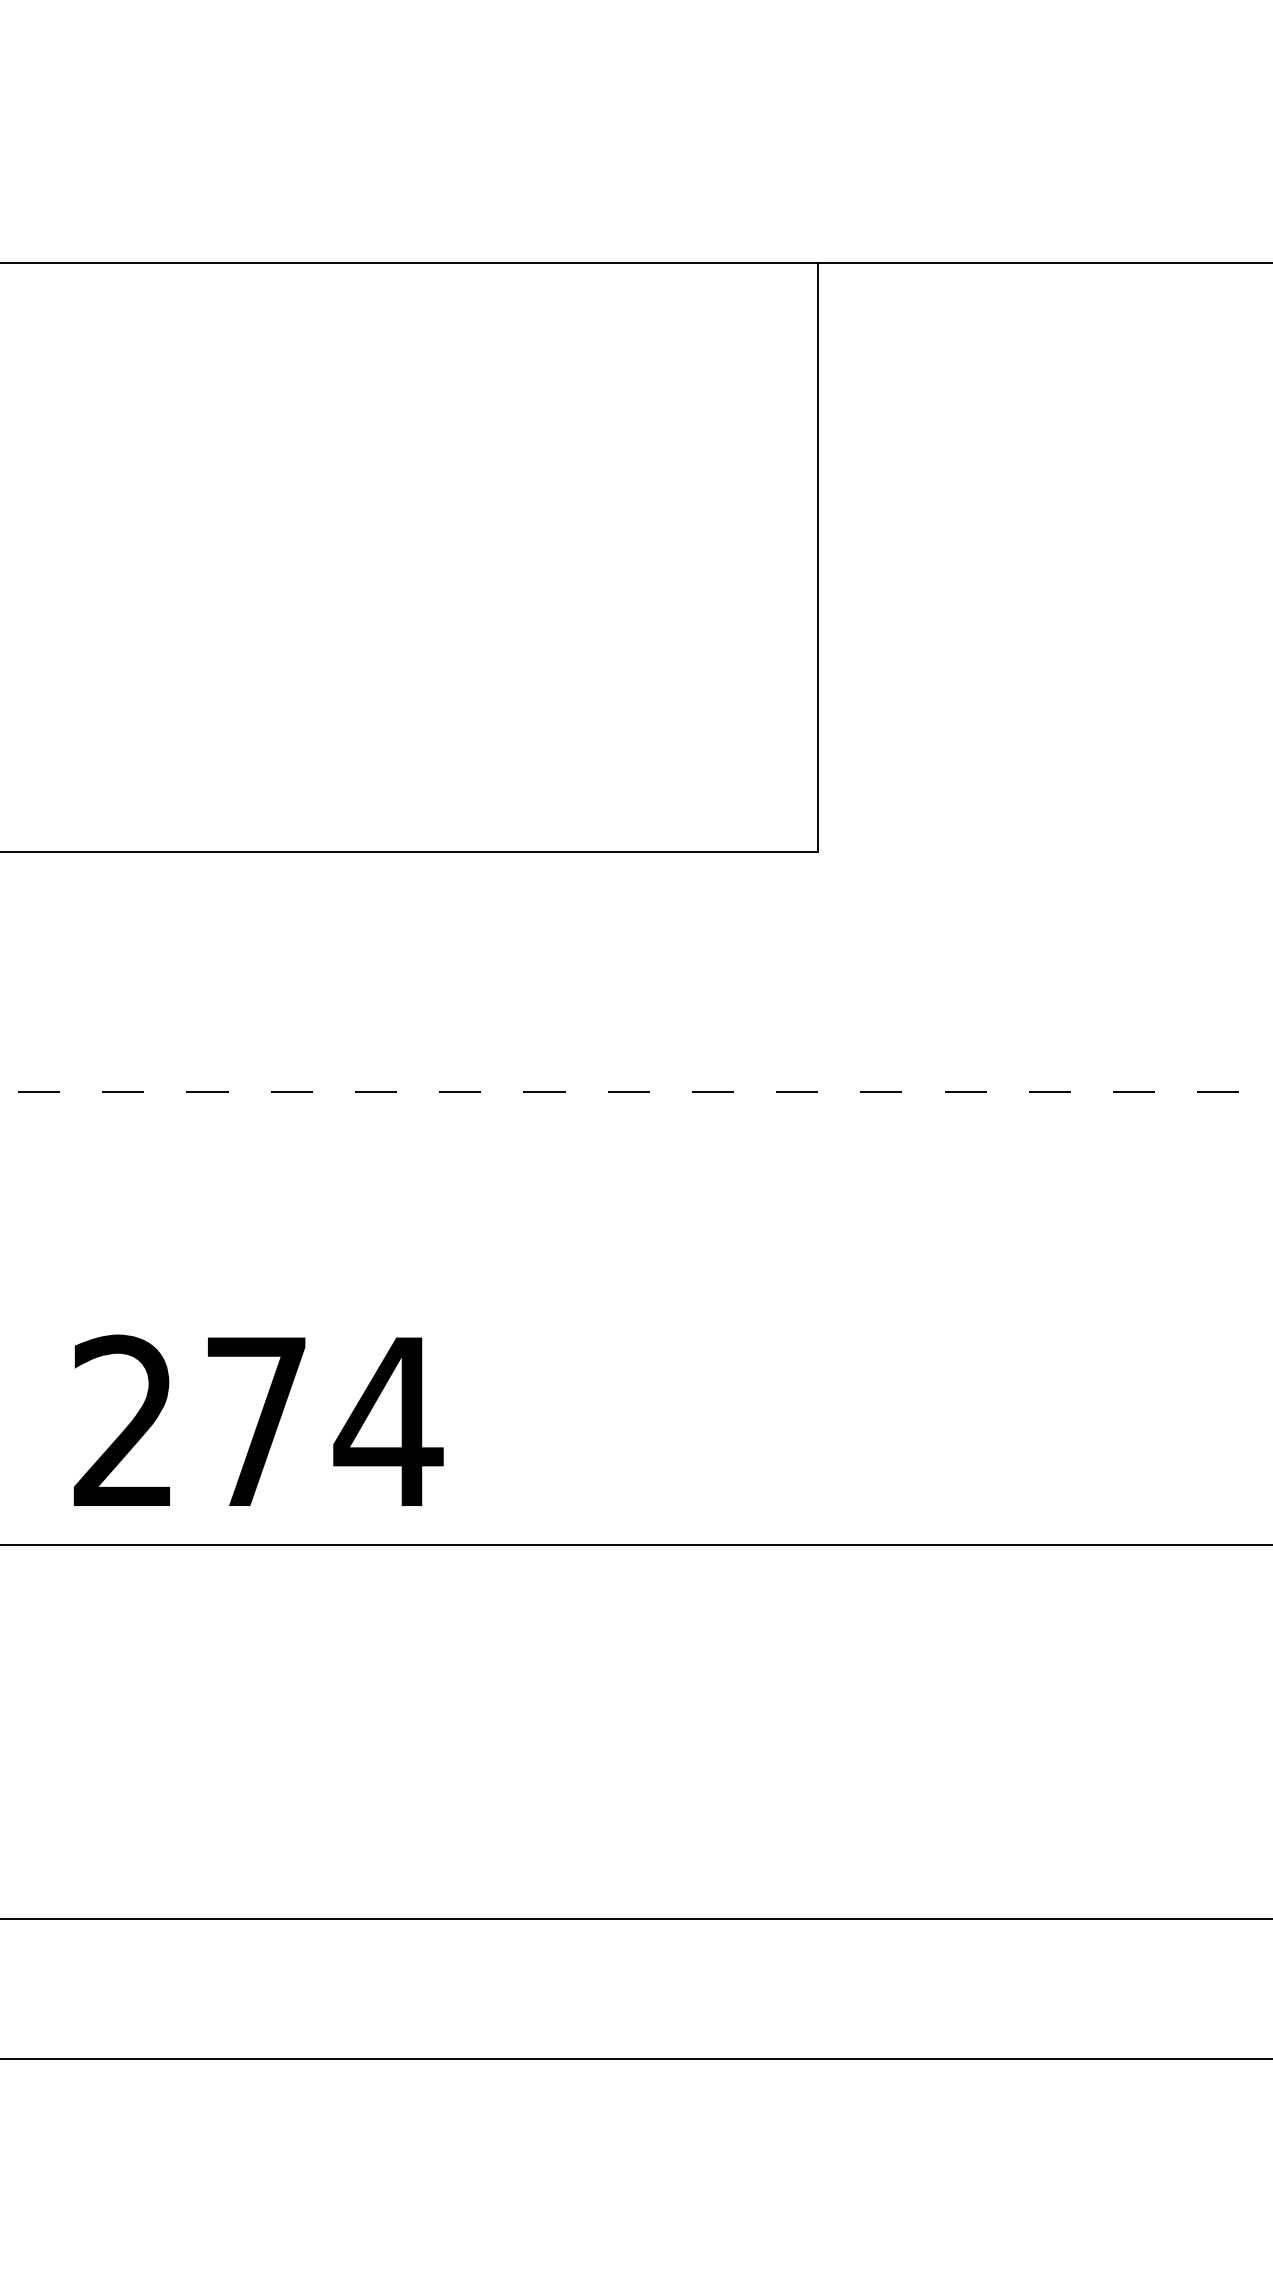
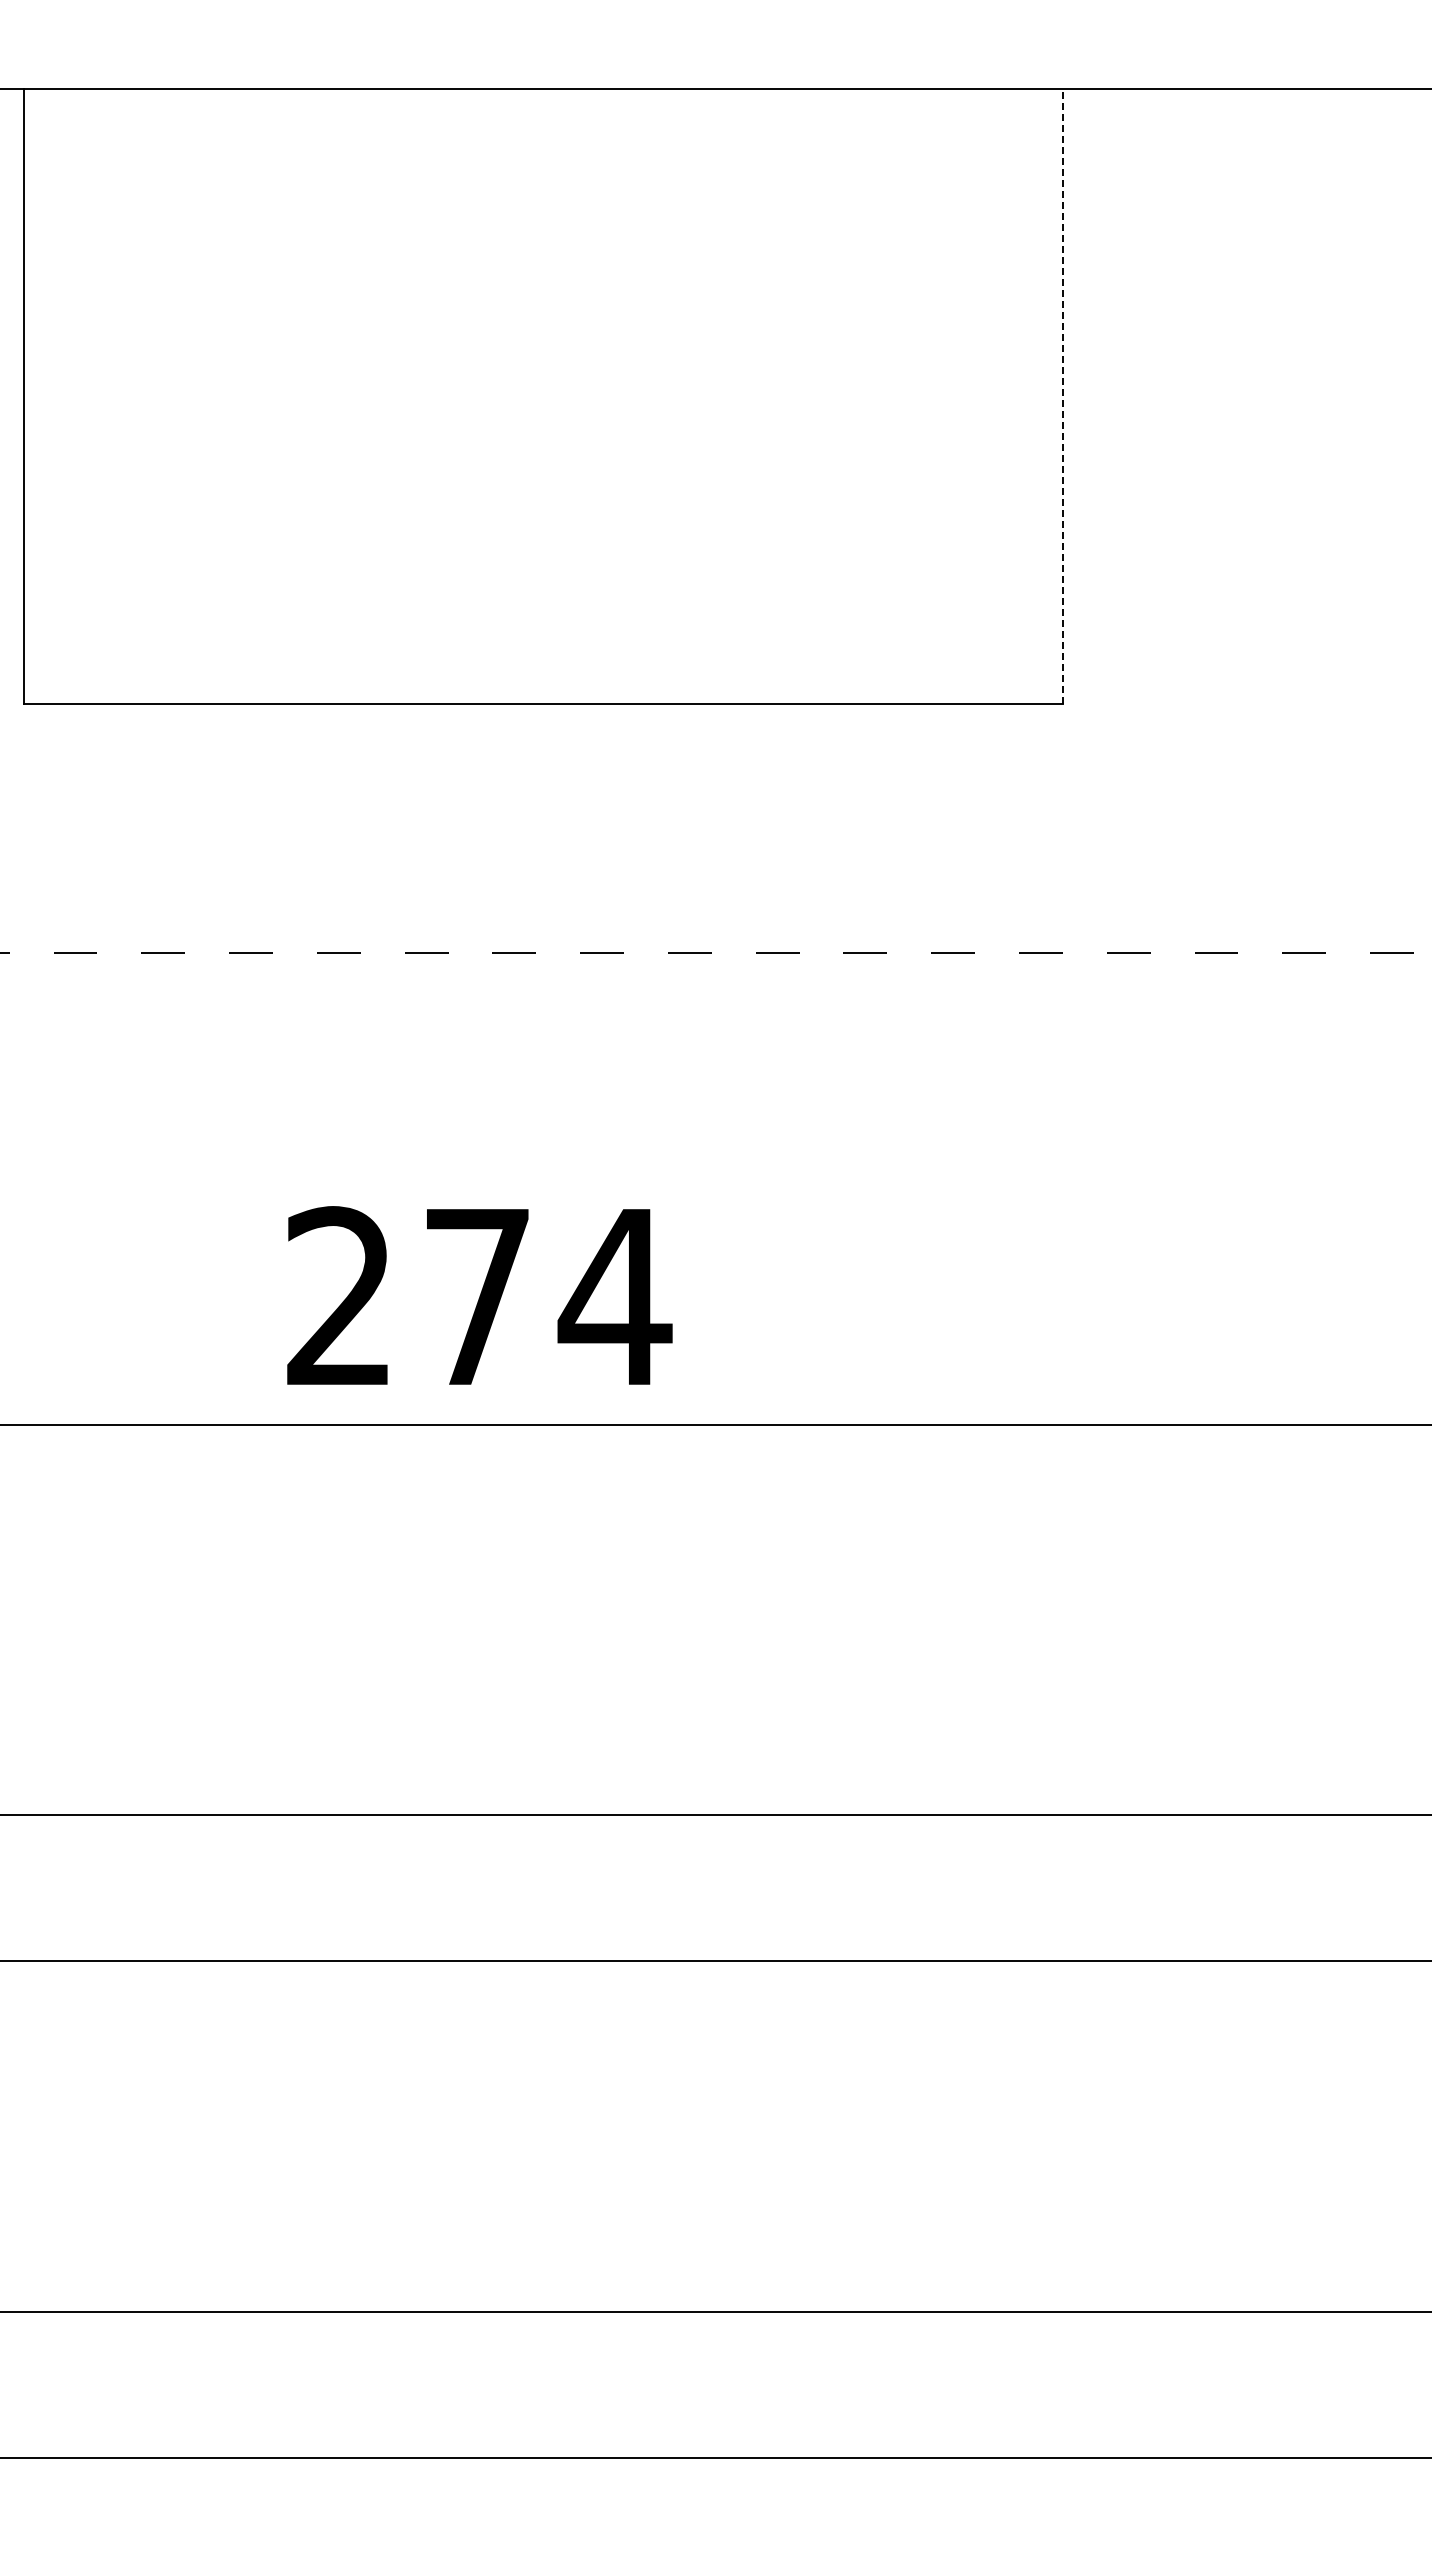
line: (817, 556) -> (1062, 395), solid -> dashed

